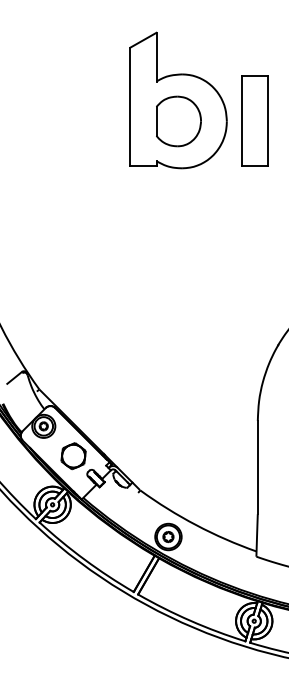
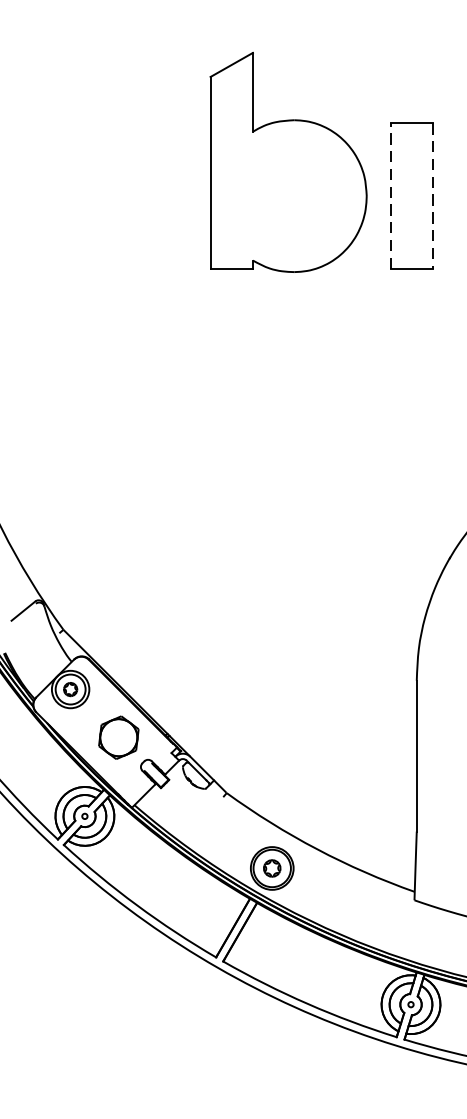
line: (241, 120) -> (390, 194), solid -> dashed
part: (178, 121) -> (288, 196), removed
line: (268, 121) -> (434, 196), solid -> dashed

